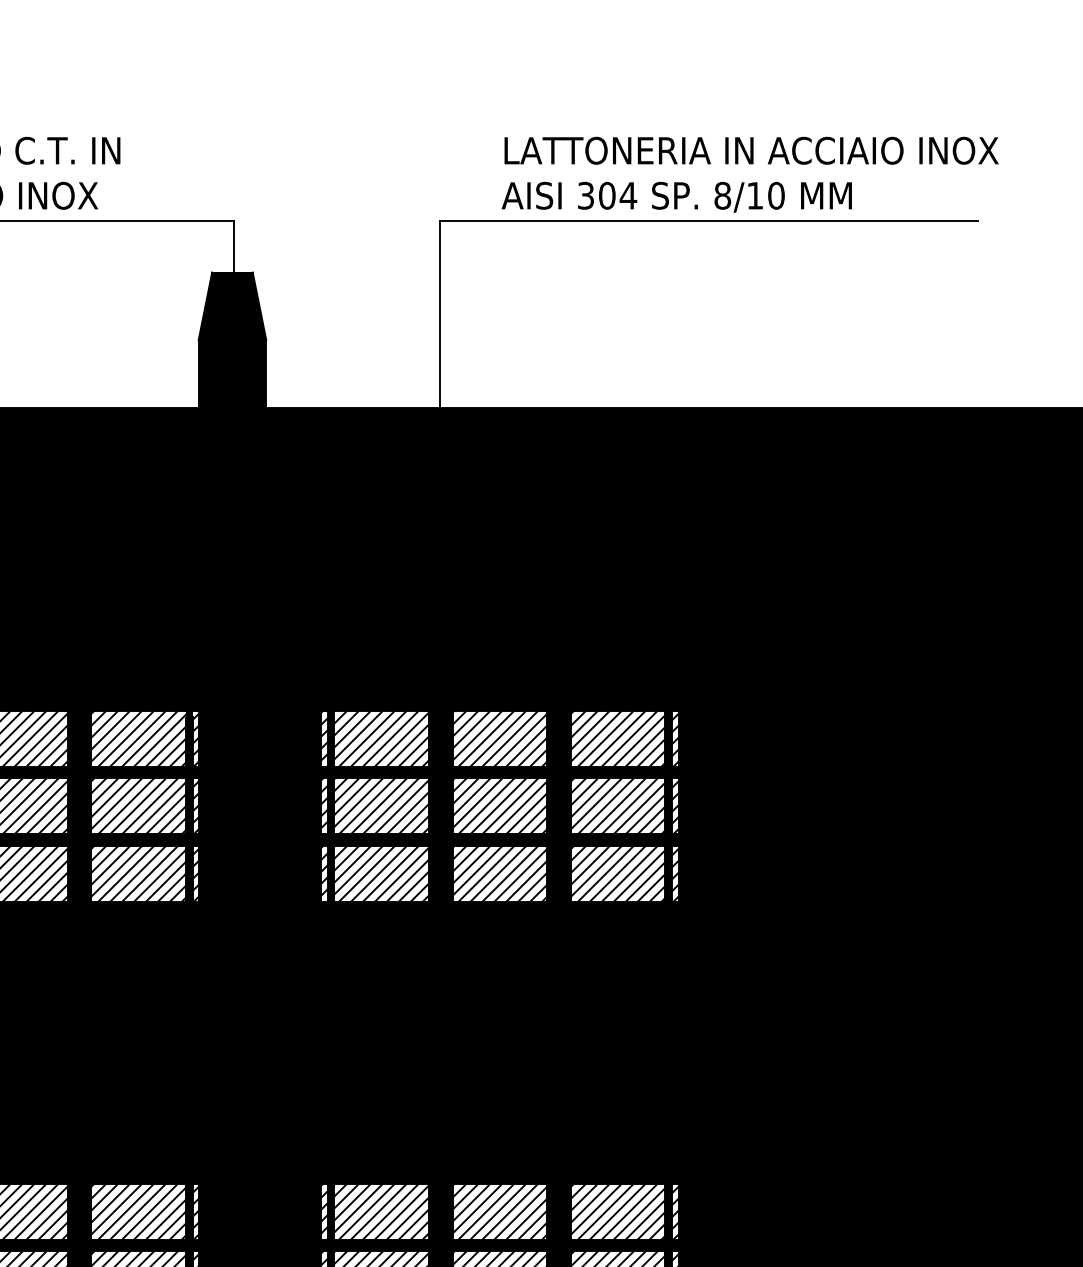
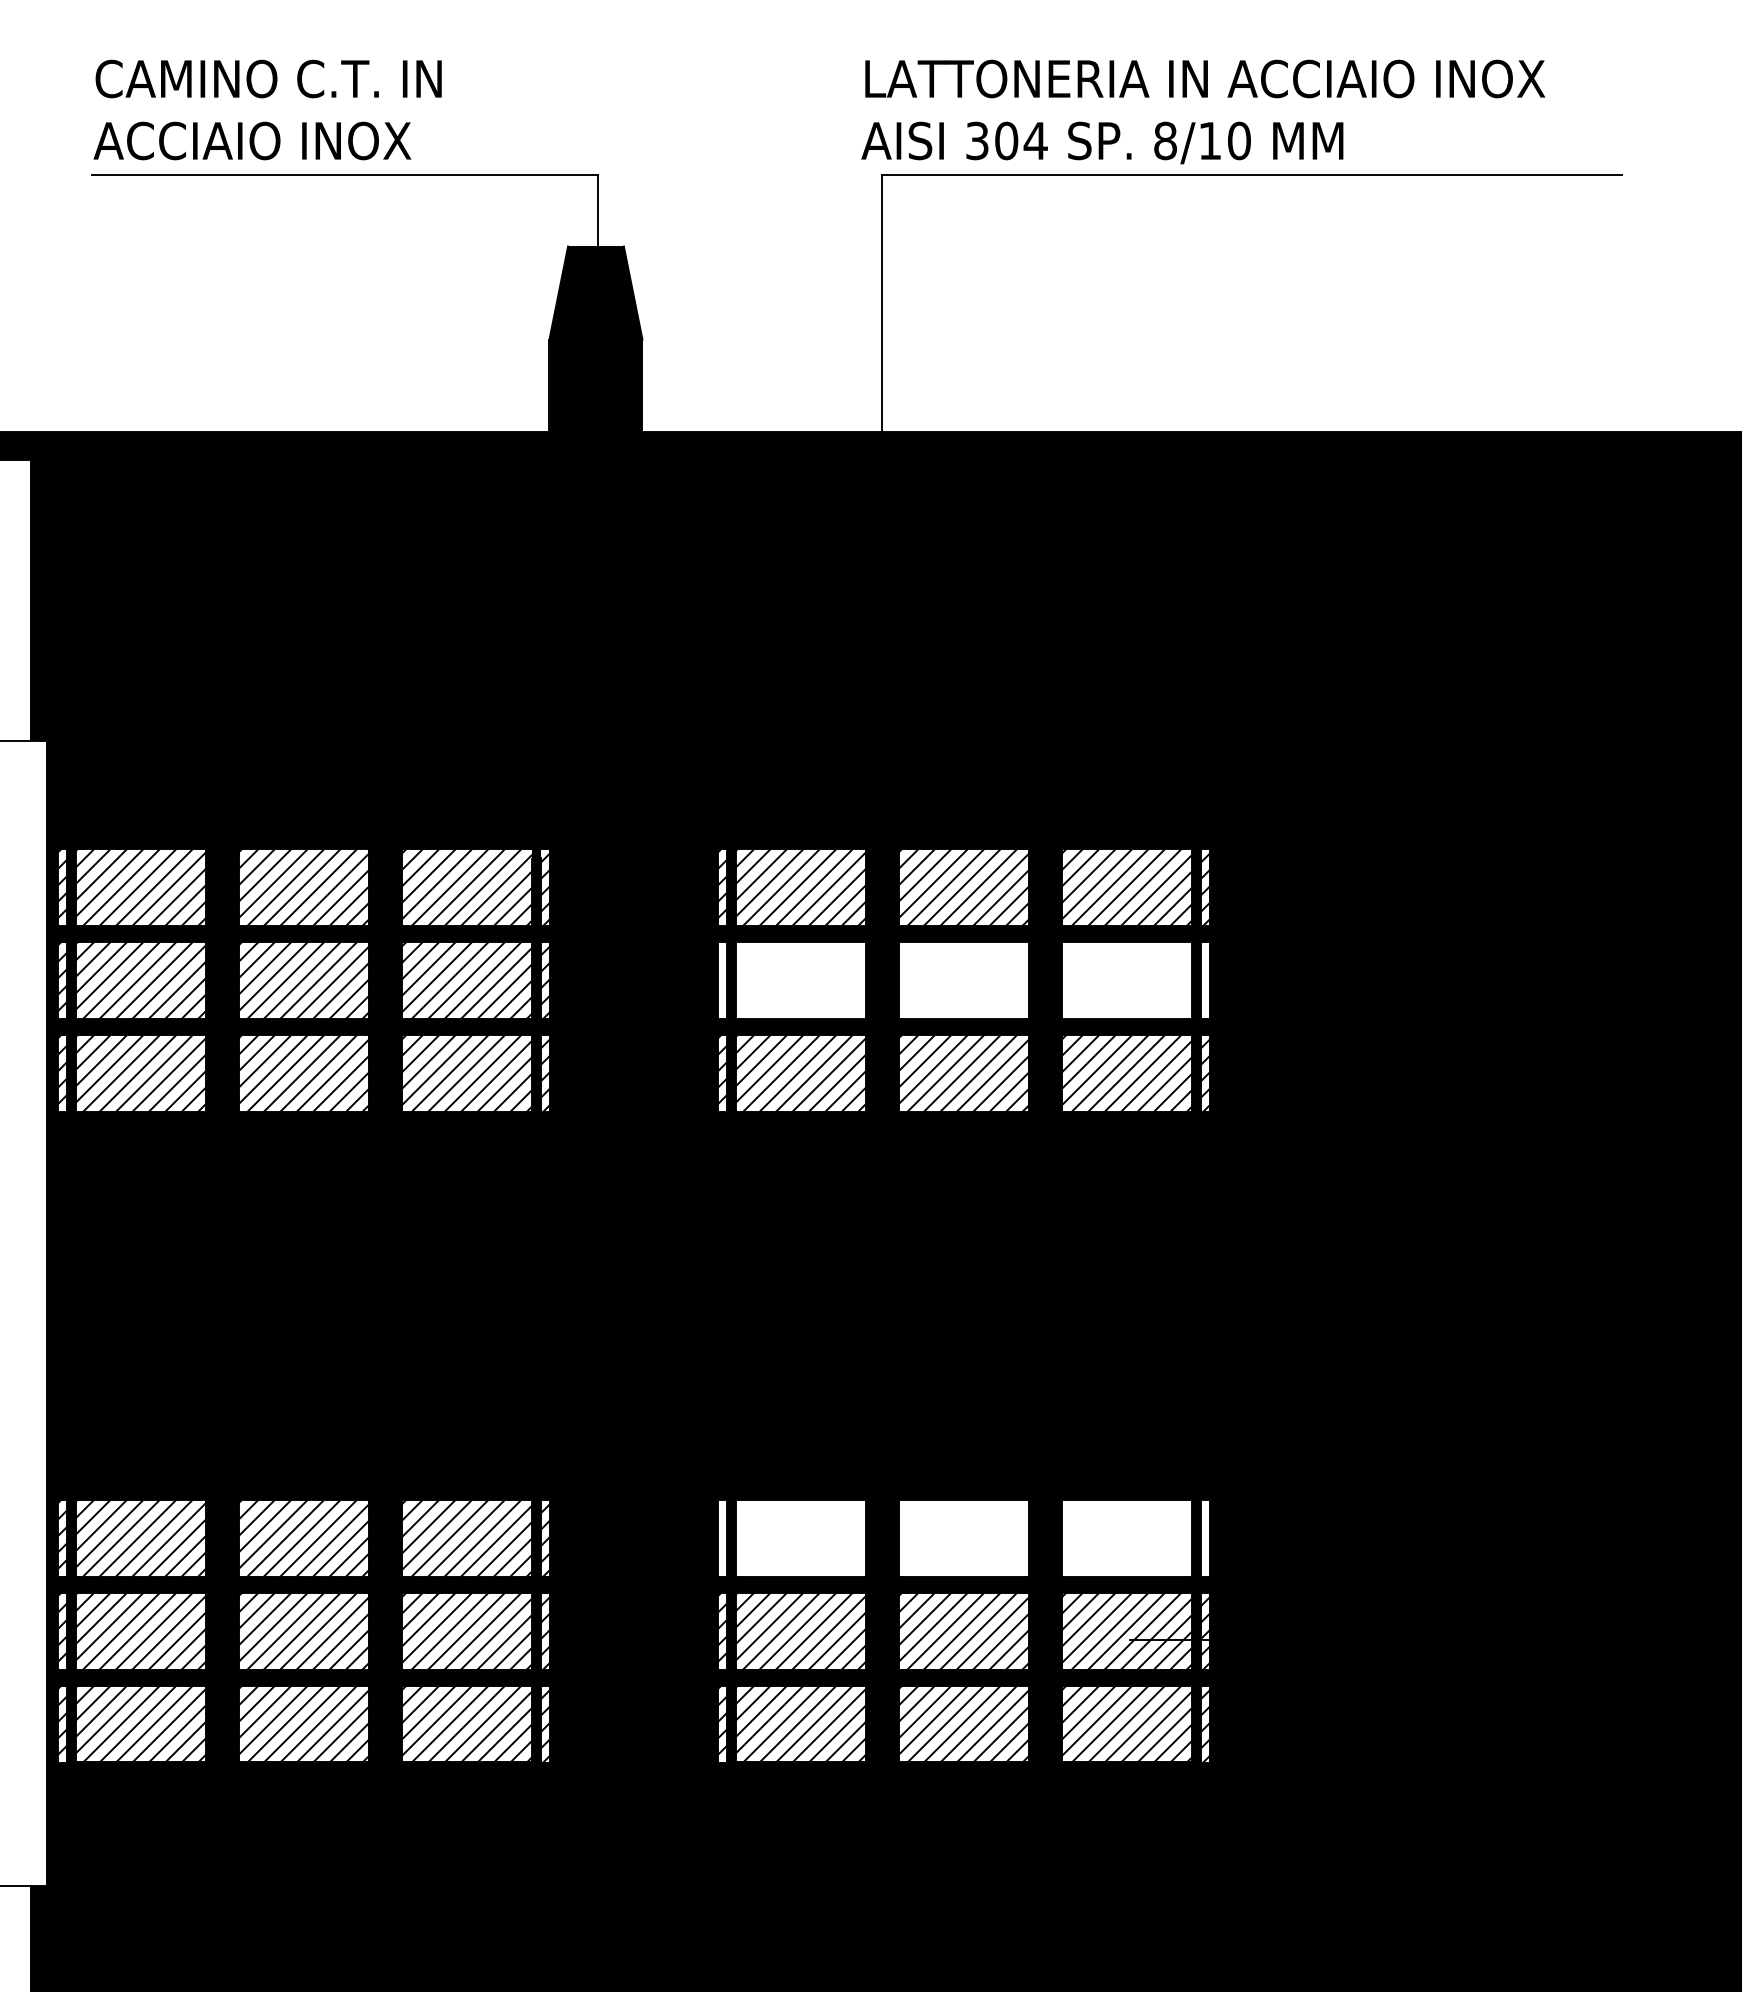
text: (750, 174) -> (1203, 111), moved
hatch: (499, 805) -> (963, 980), removed
hatch: (499, 1211) -> (963, 1538), removed

